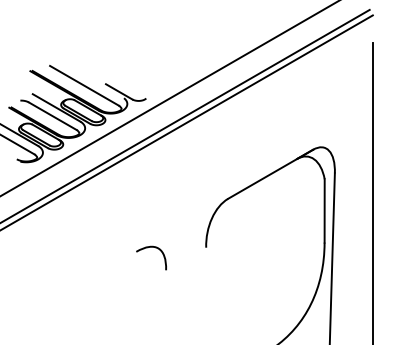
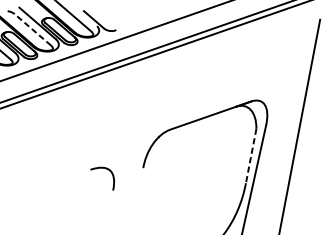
line: (52, 115) -> (32, 29), solid -> dashed
line: (324, 210) -> (251, 155), solid -> dashed
curve: (147, 248) -> (100, 168), moved

